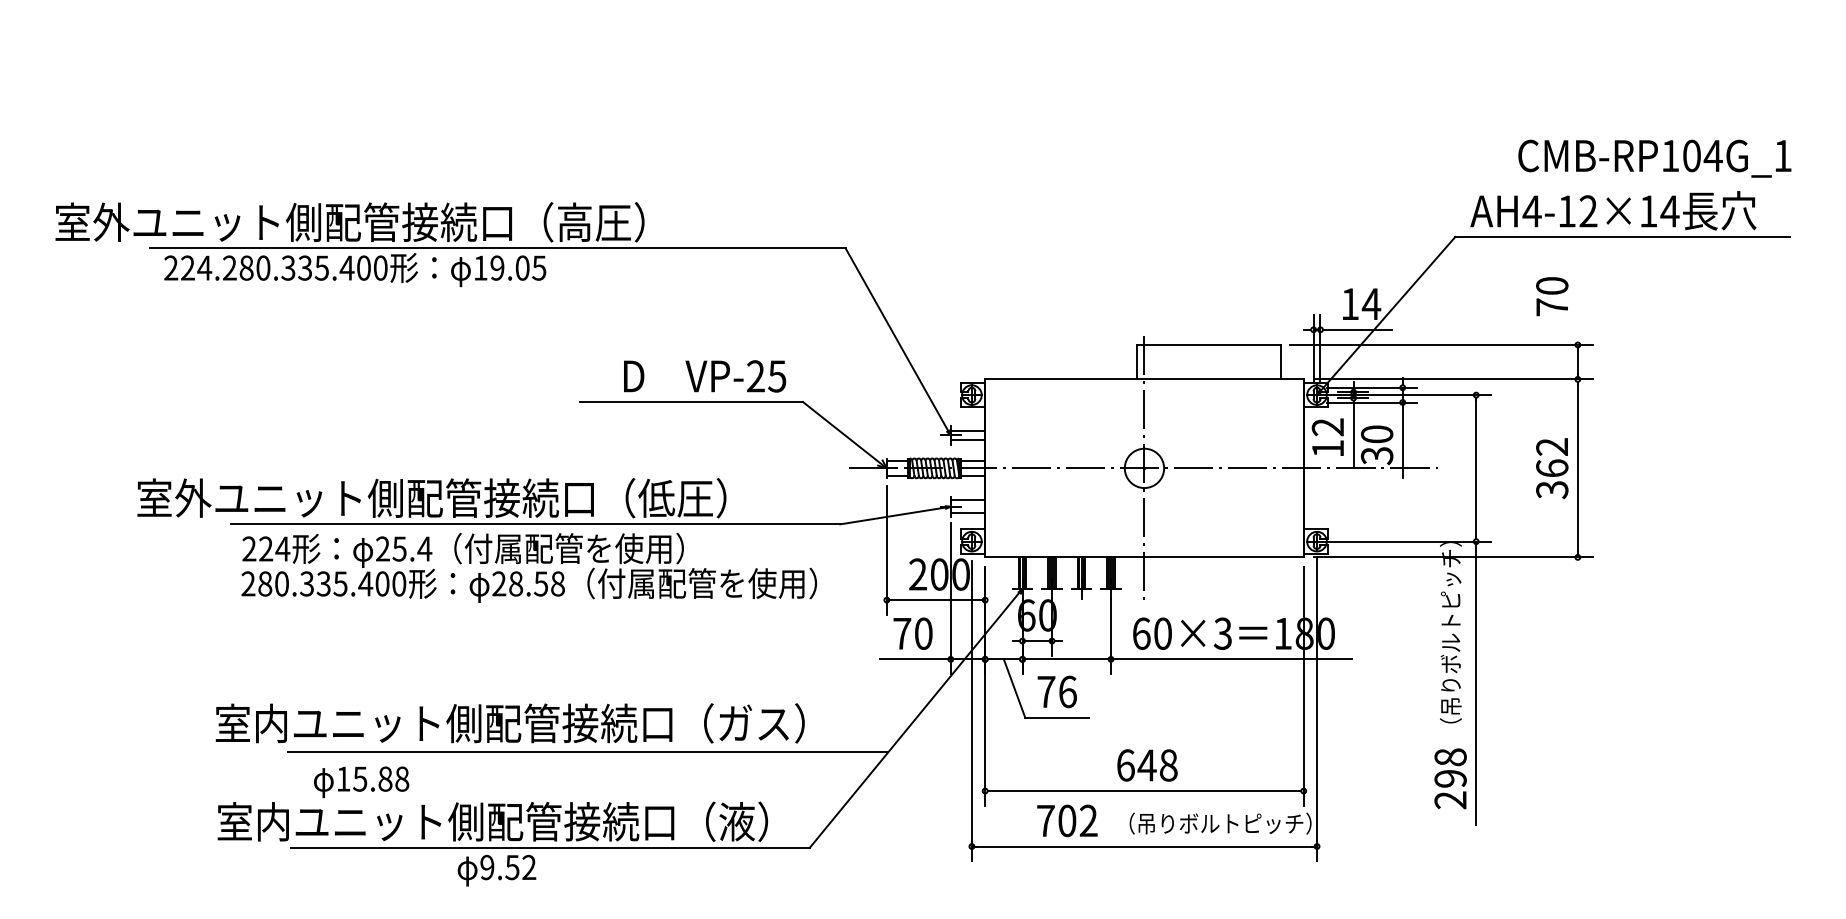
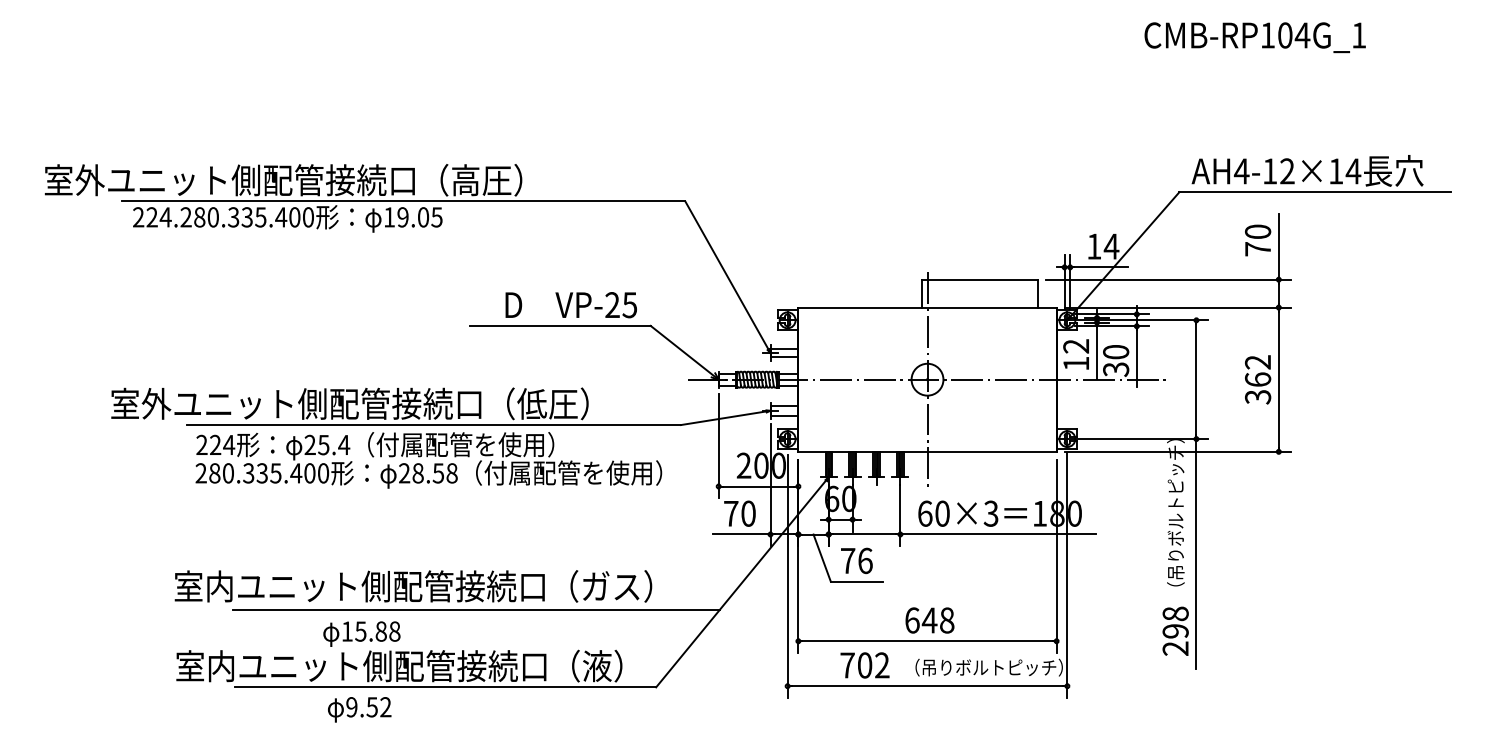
text: (1653, 158) -> (1254, 37), moved
line: (1577, 304) -> (1278, 246), added
text: (361, 781) -> (361, 633), moved
text: (496, 870) -> (359, 709), moved

